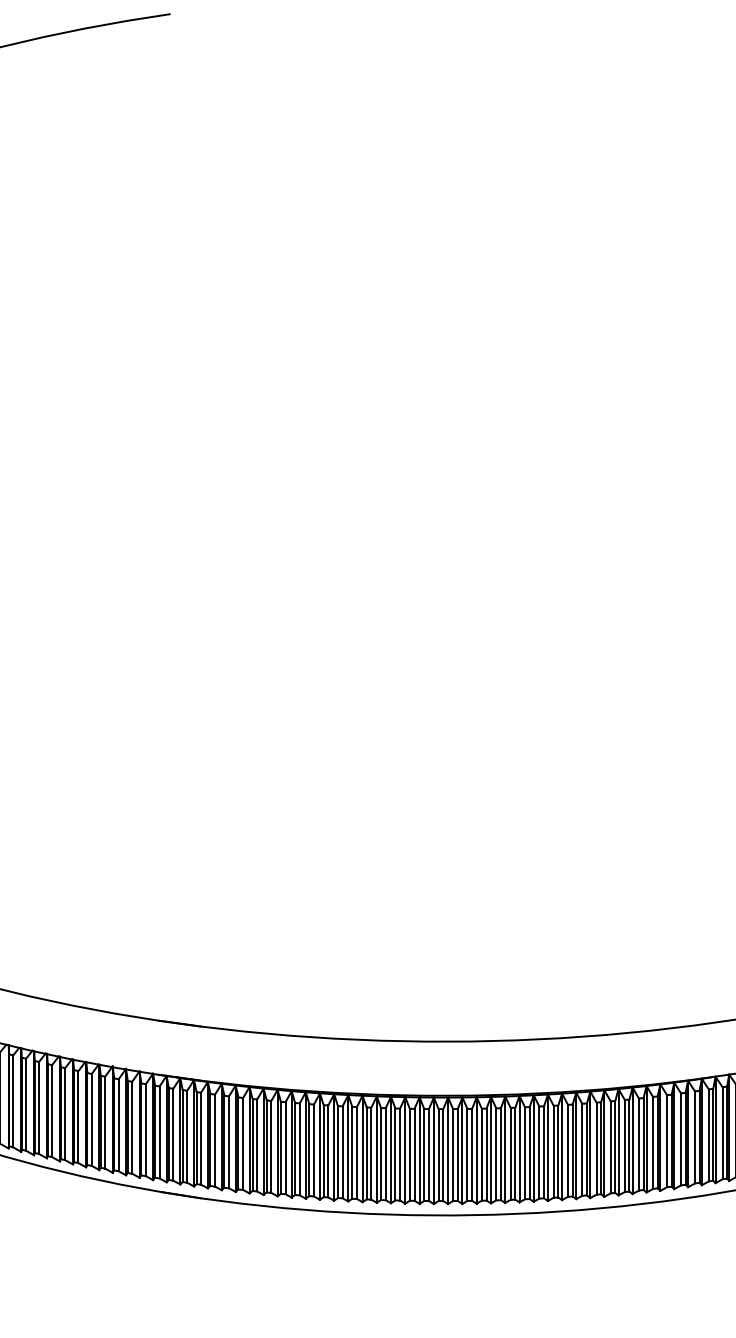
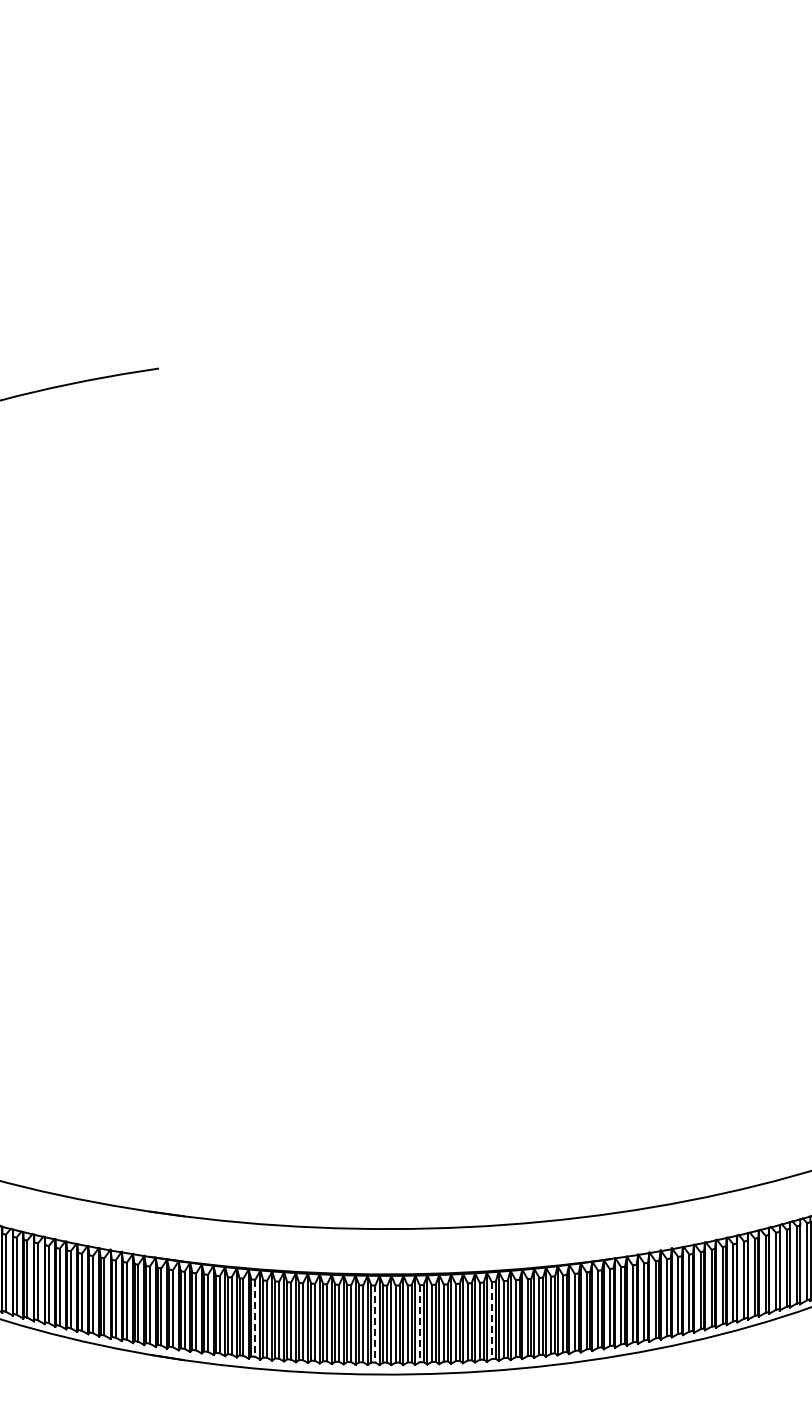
line: (285, 1148) -> (255, 1318), solid -> dashed
line: (567, 1150) -> (491, 1320), solid -> dashed
line: (481, 1154) -> (419, 1323), solid -> dashed
line: (429, 1155) -> (375, 1324), solid -> dashed

